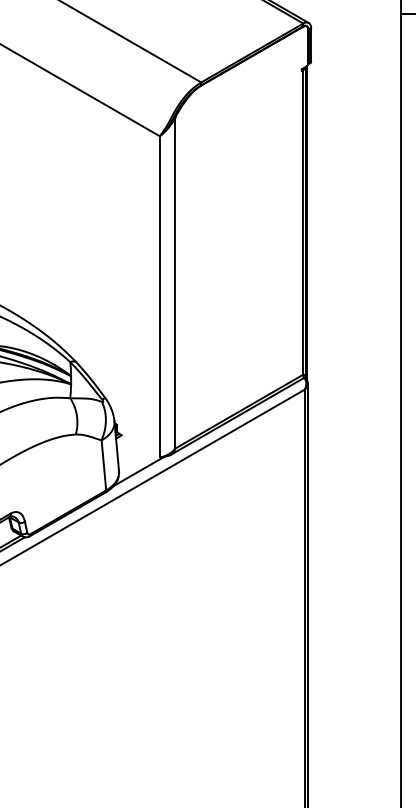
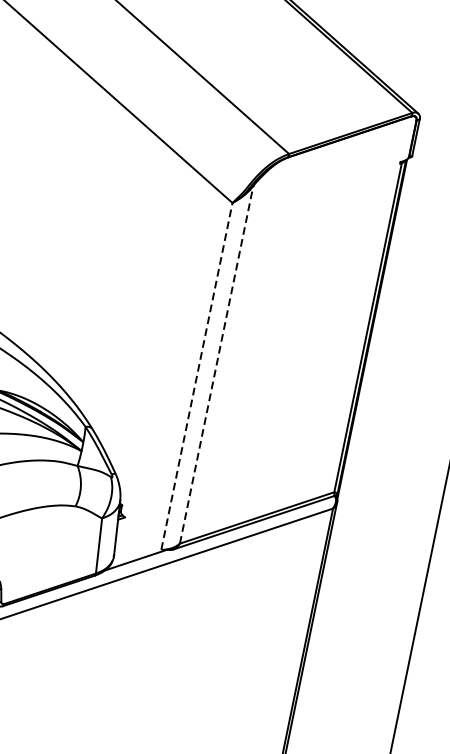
line: (175, 283) -> (216, 365), solid -> dashed
line: (159, 296) -> (196, 375), solid -> dashed

